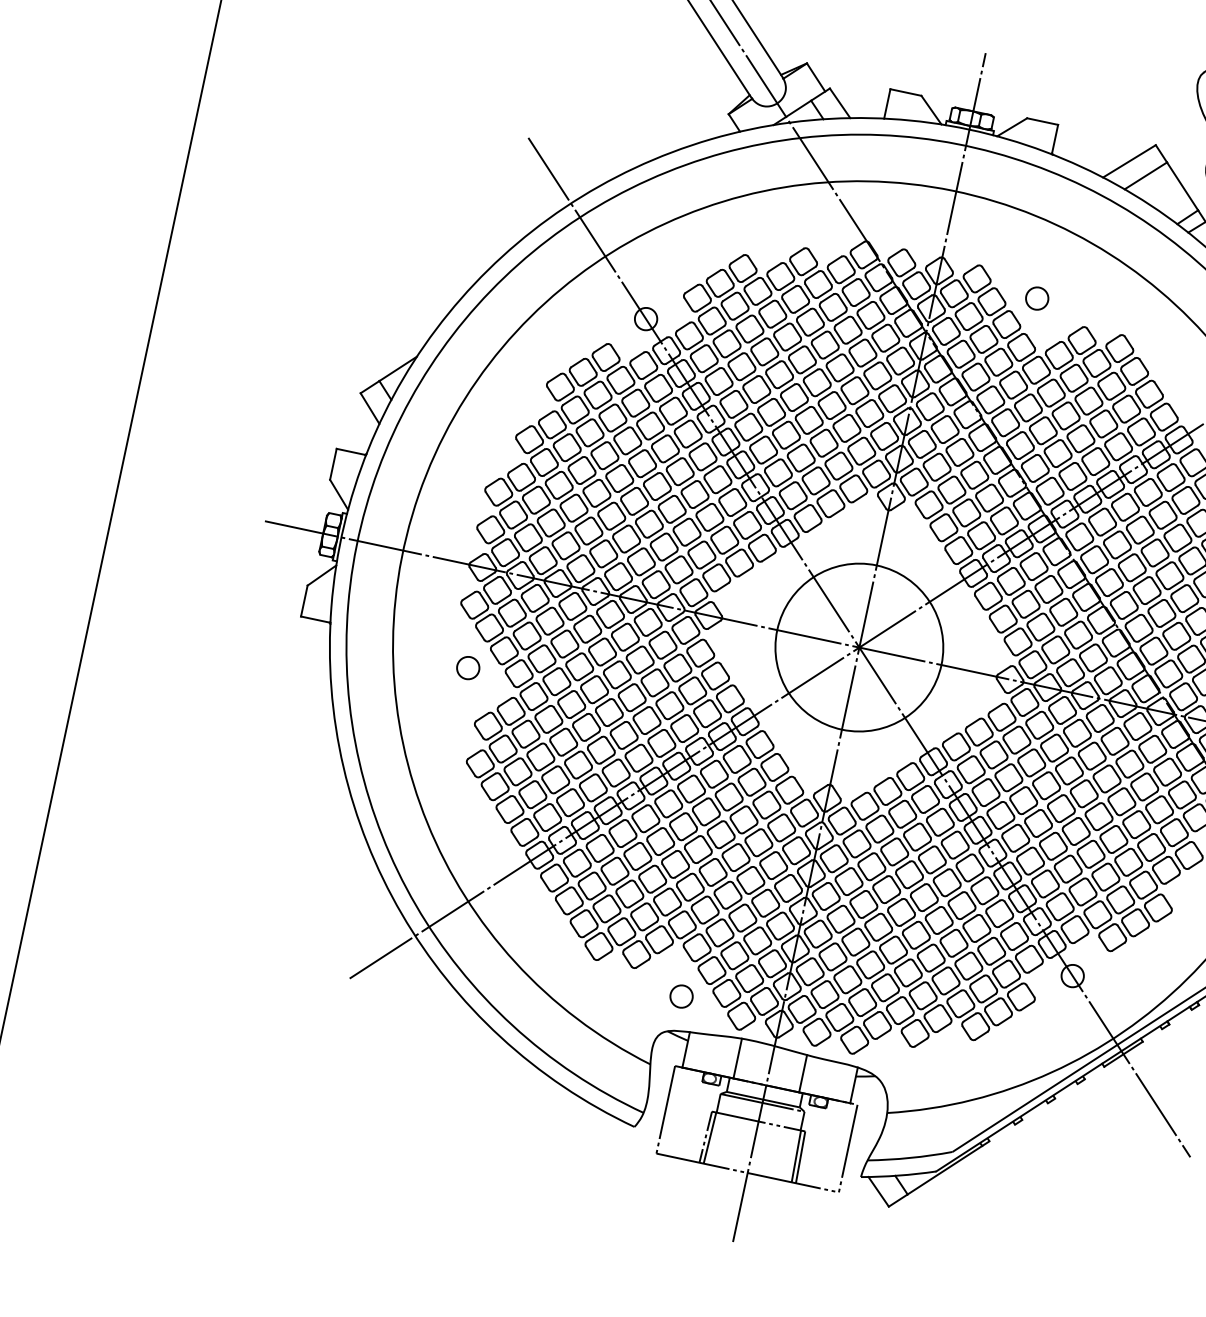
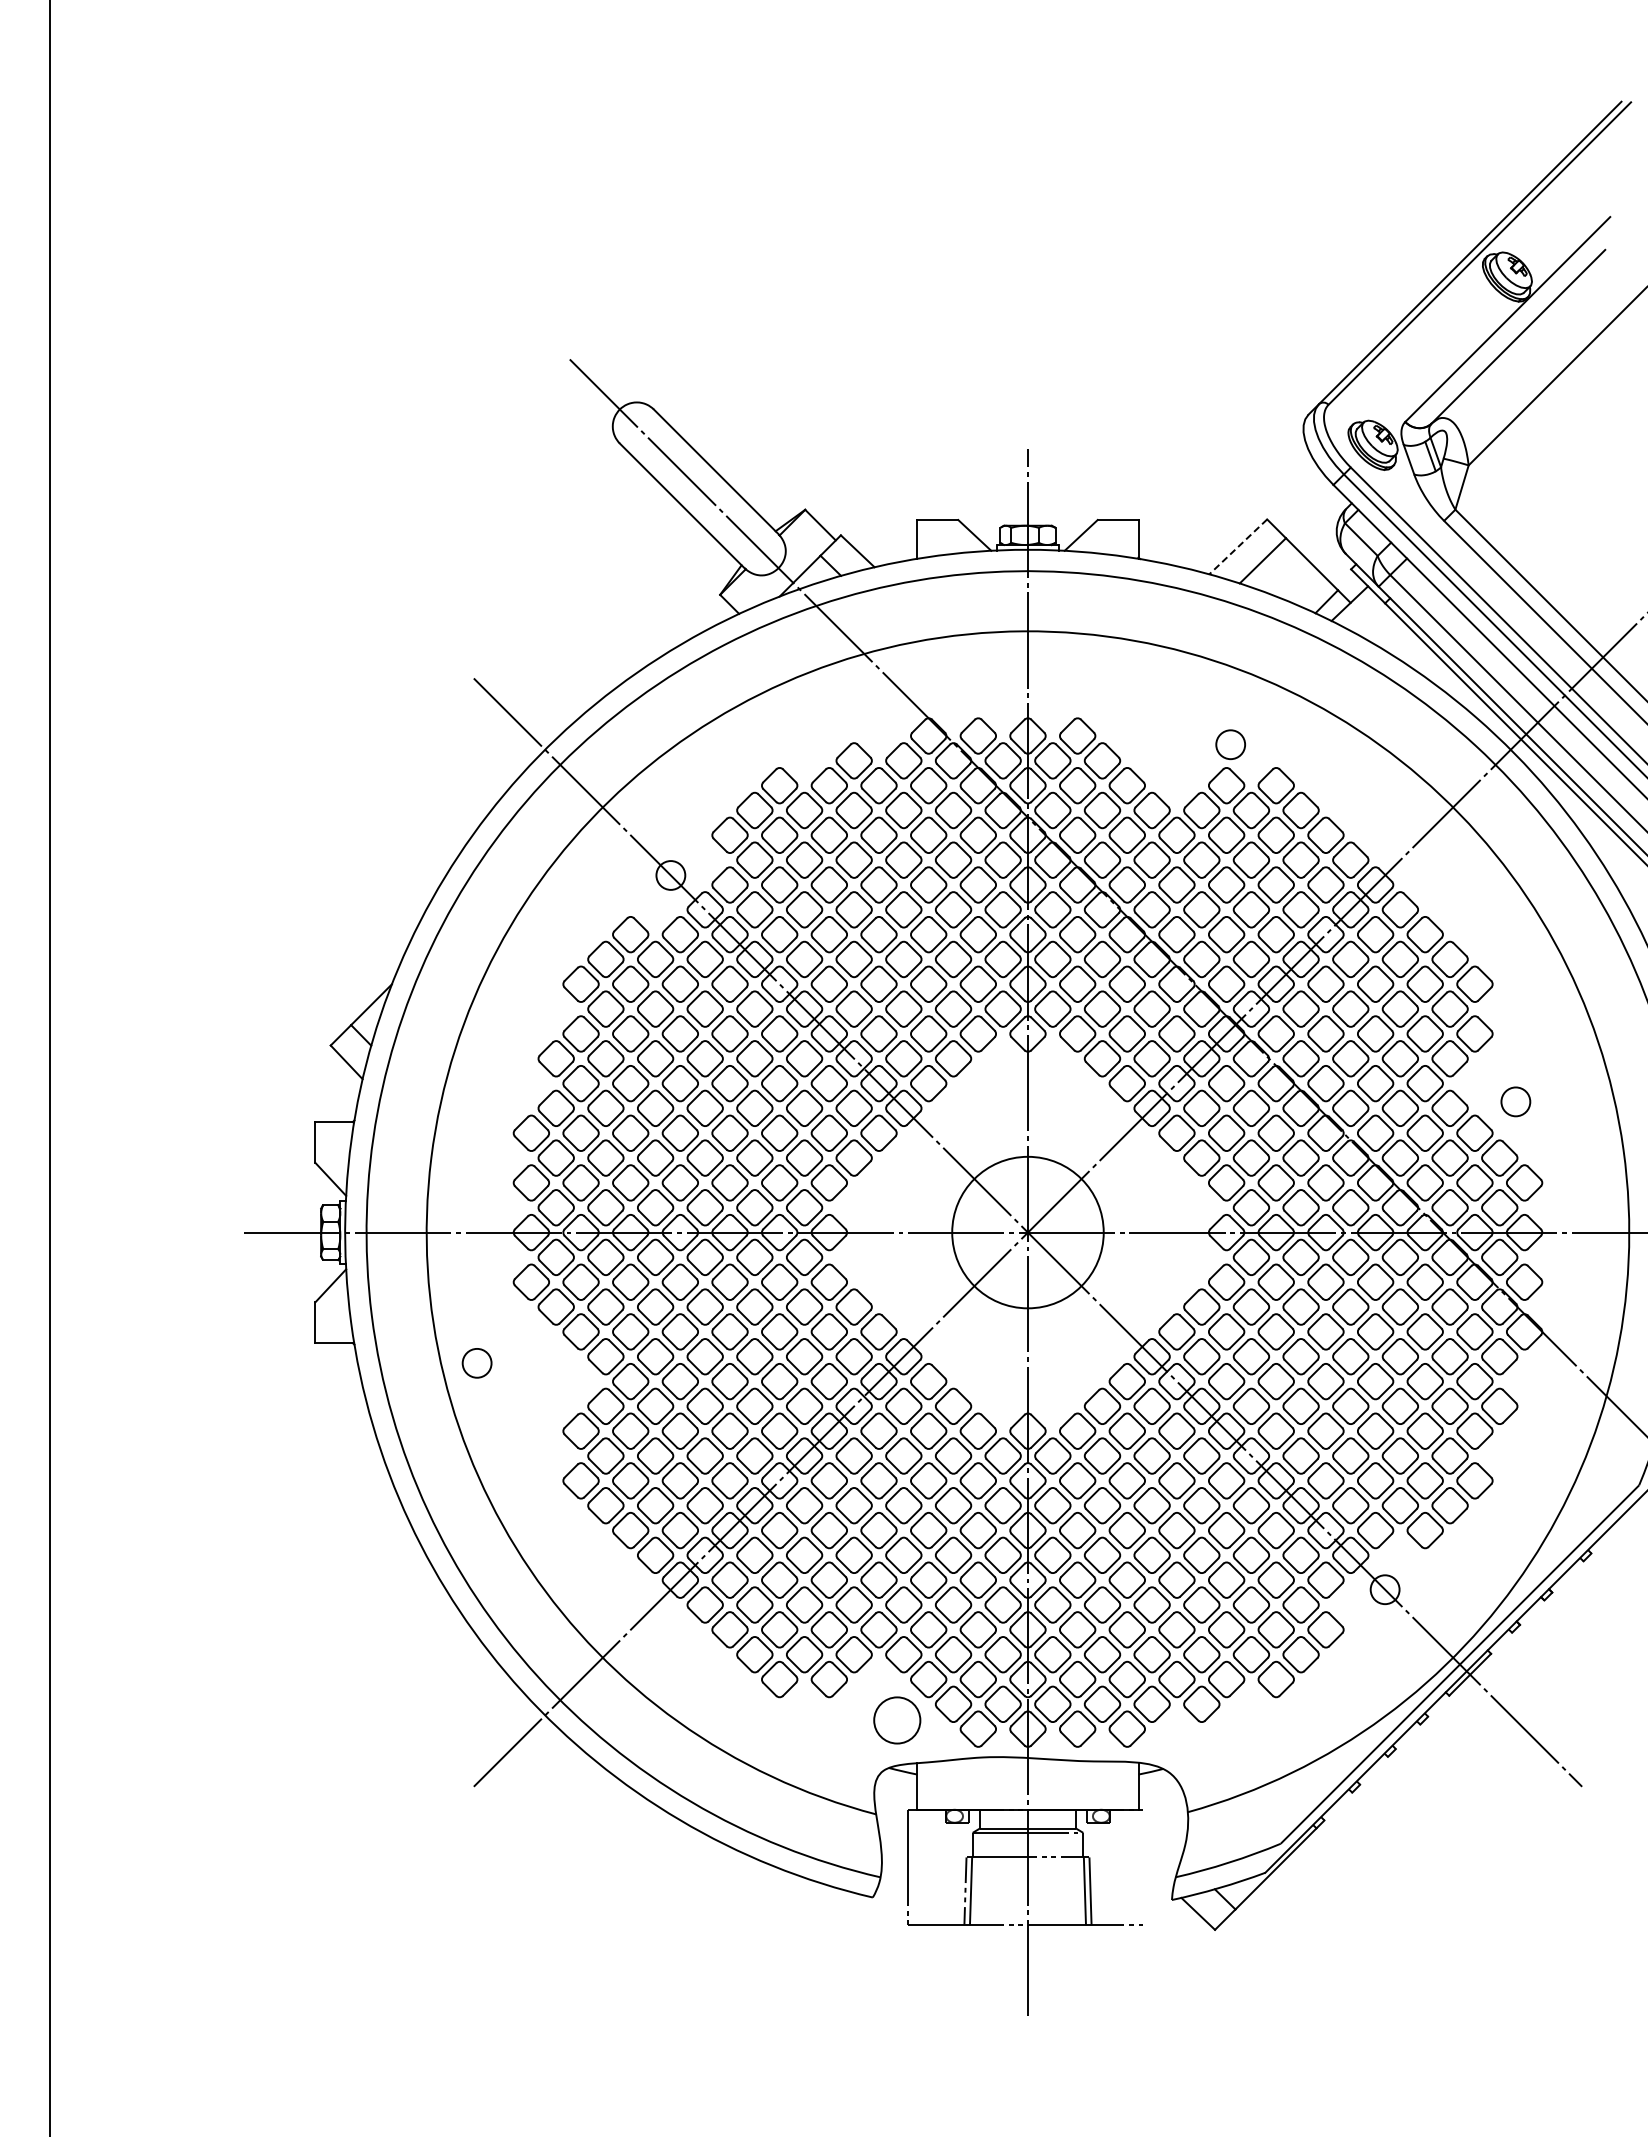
line: (1129, 161) -> (1238, 546), solid -> dashed
circle: (1037, 298) -> (1230, 744), moved
circle: (859, 647) -> (1027, 1232), size x0.7
circle: (467, 668) -> (476, 1363), moved
circle: (680, 996) -> (896, 1720), size x1.6
line: (737, 1058) -> (984, 1783), removed
line: (803, 1073) -> (1071, 1784), removed
line: (848, 1148) -> (1148, 1867), removed

